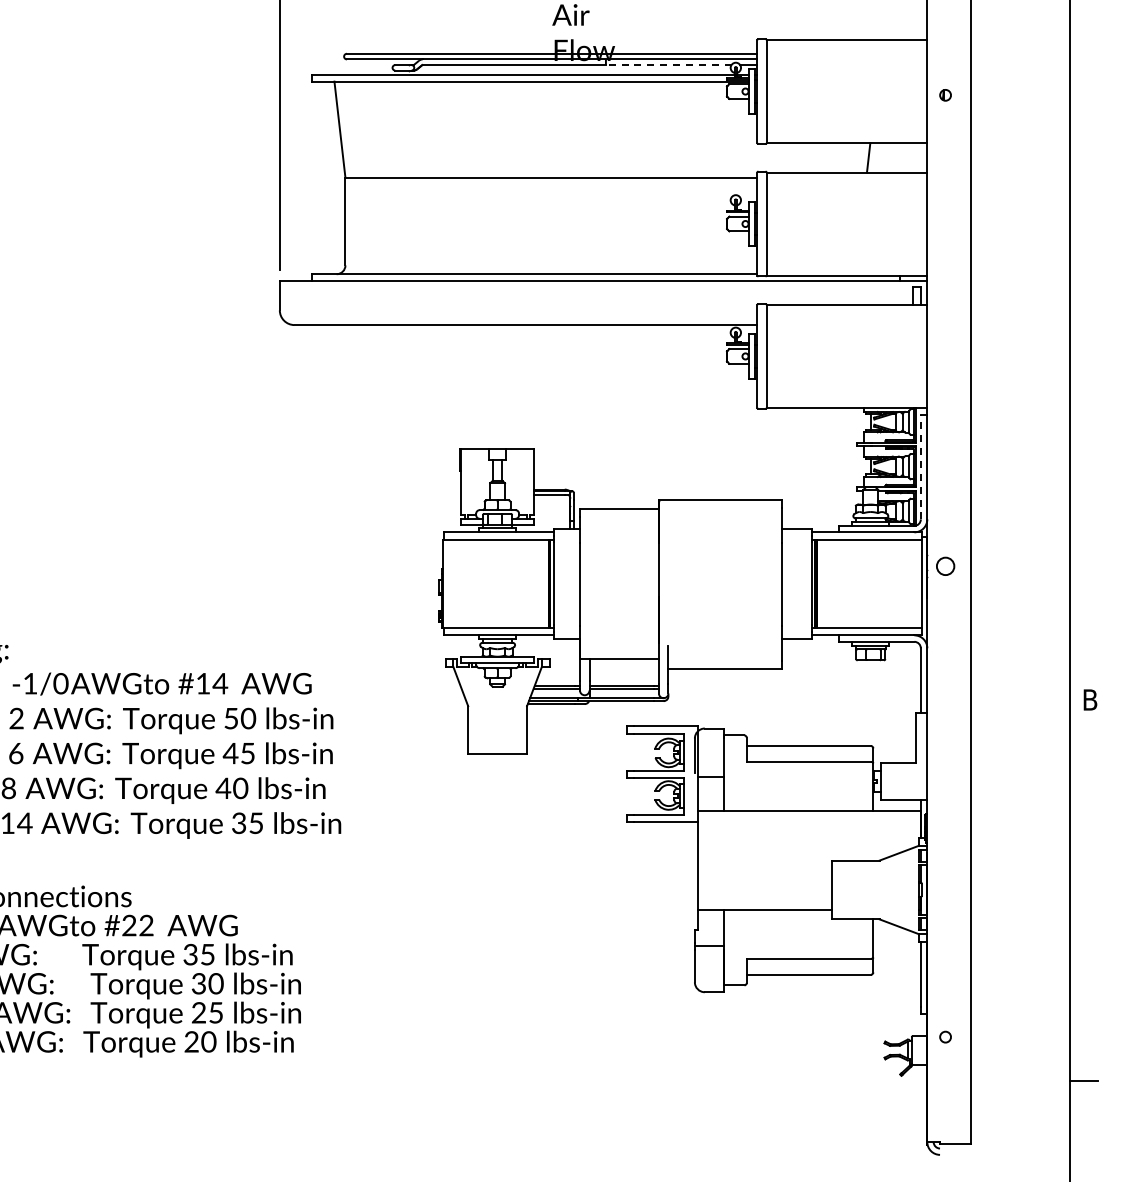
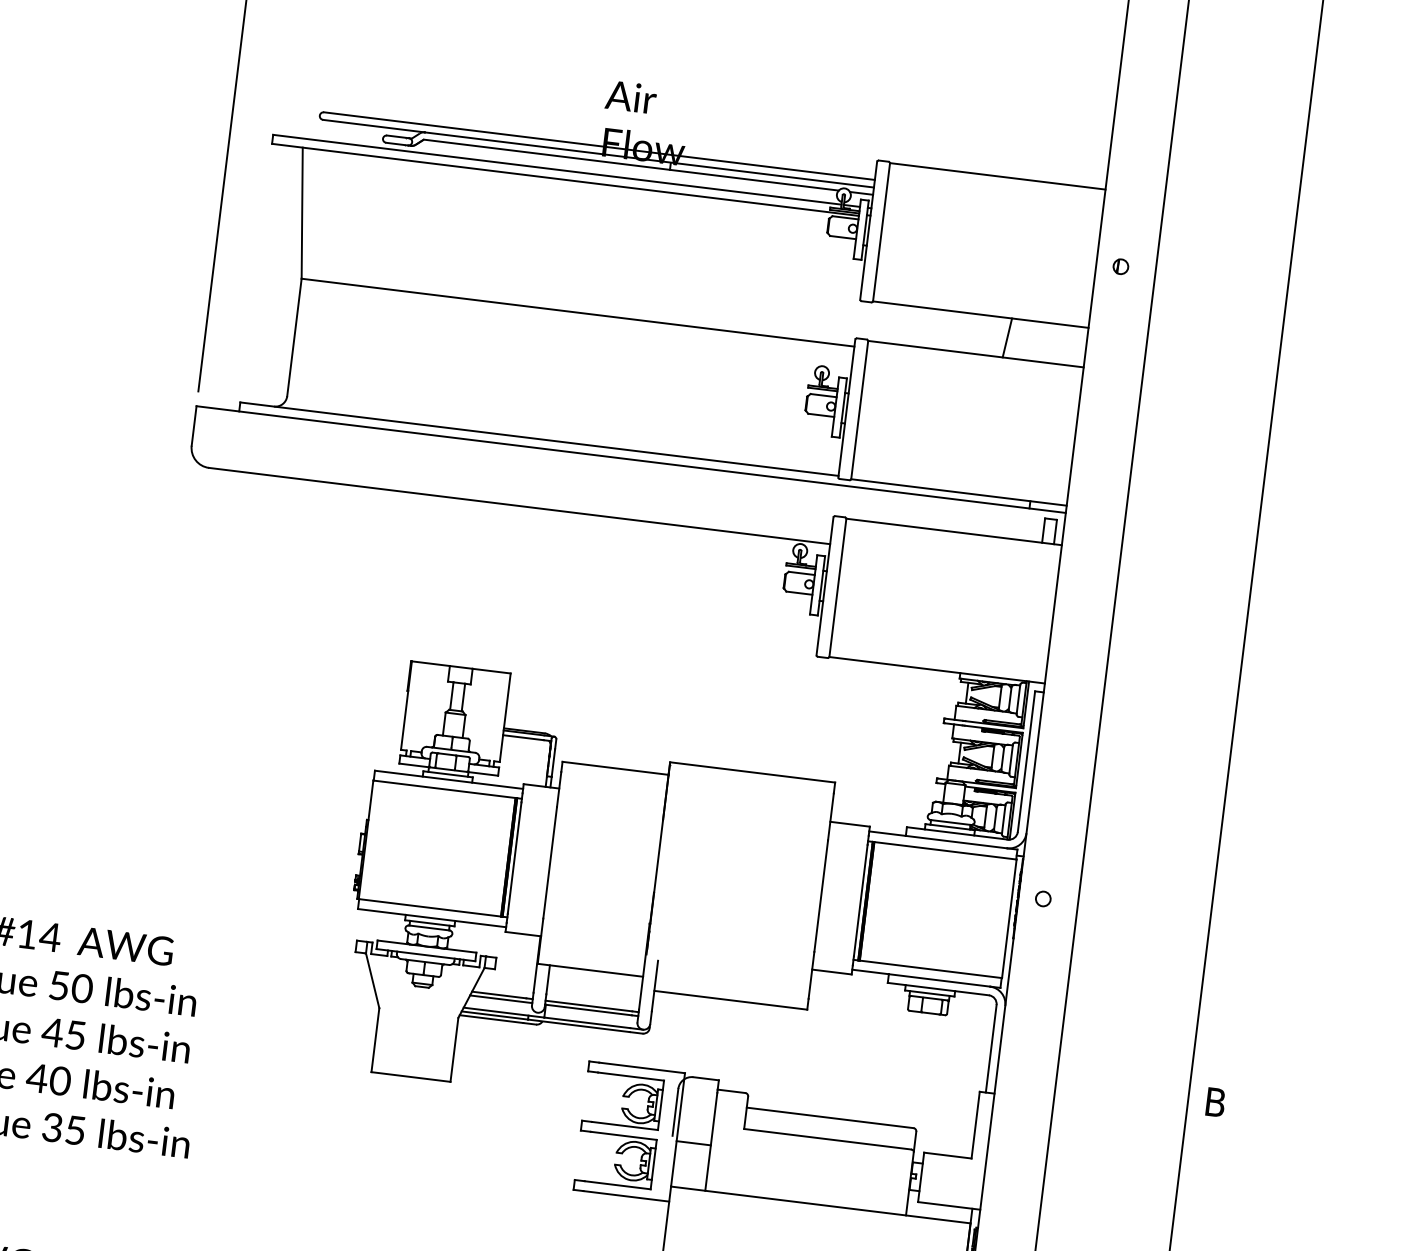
line: (668, 64) -> (754, 179), dashed -> solid
line: (920, 466) -> (1026, 760), dashed -> solid
circle: (945, 565) -> (1043, 897), size x0.62

